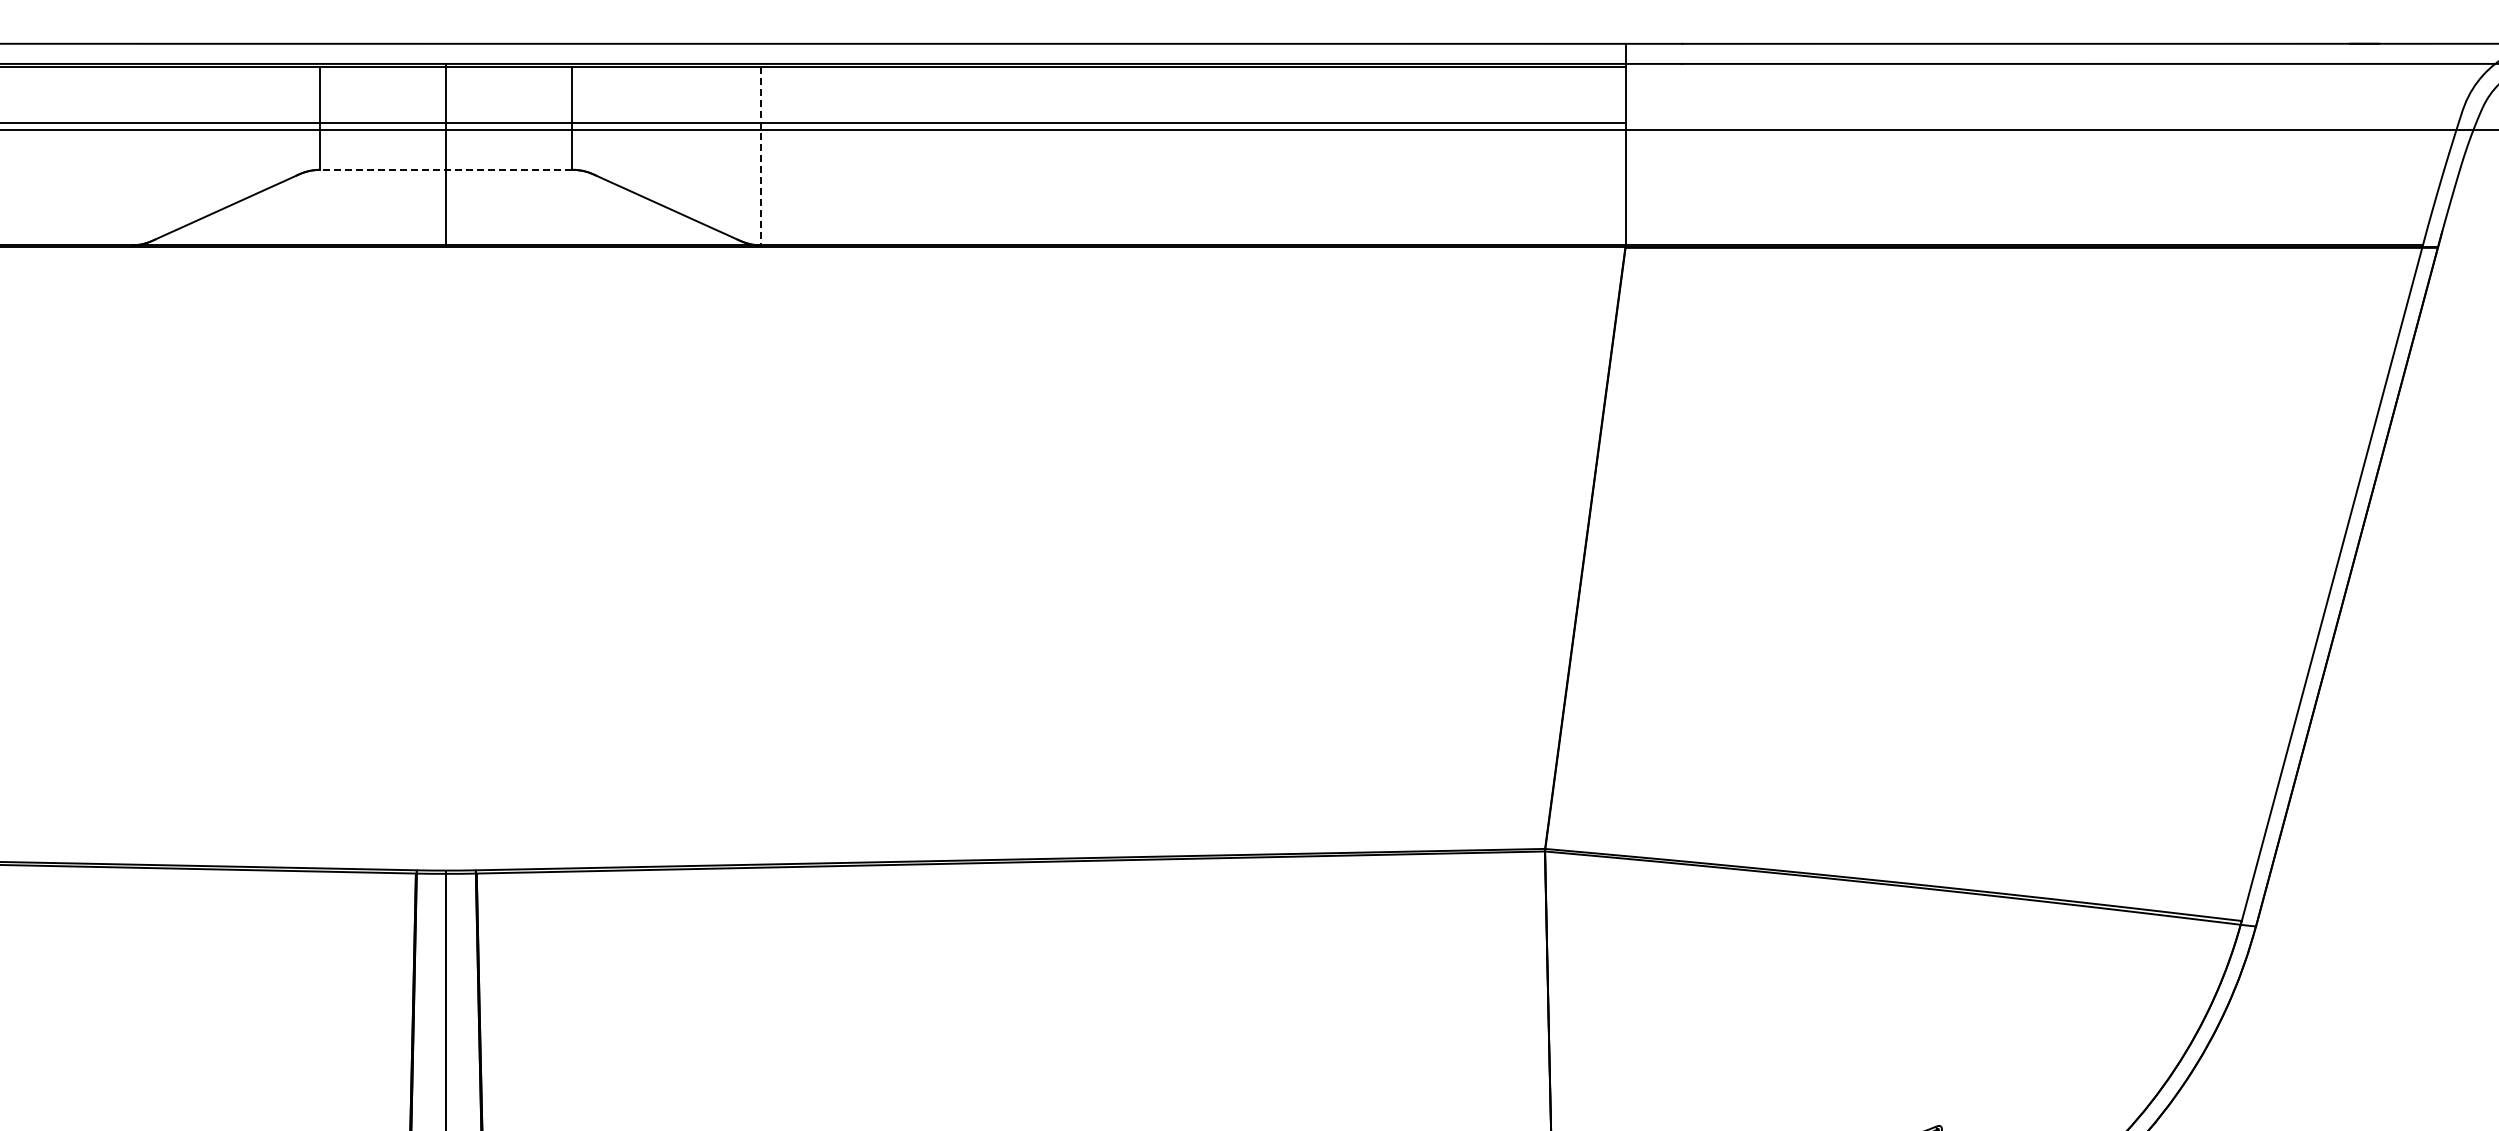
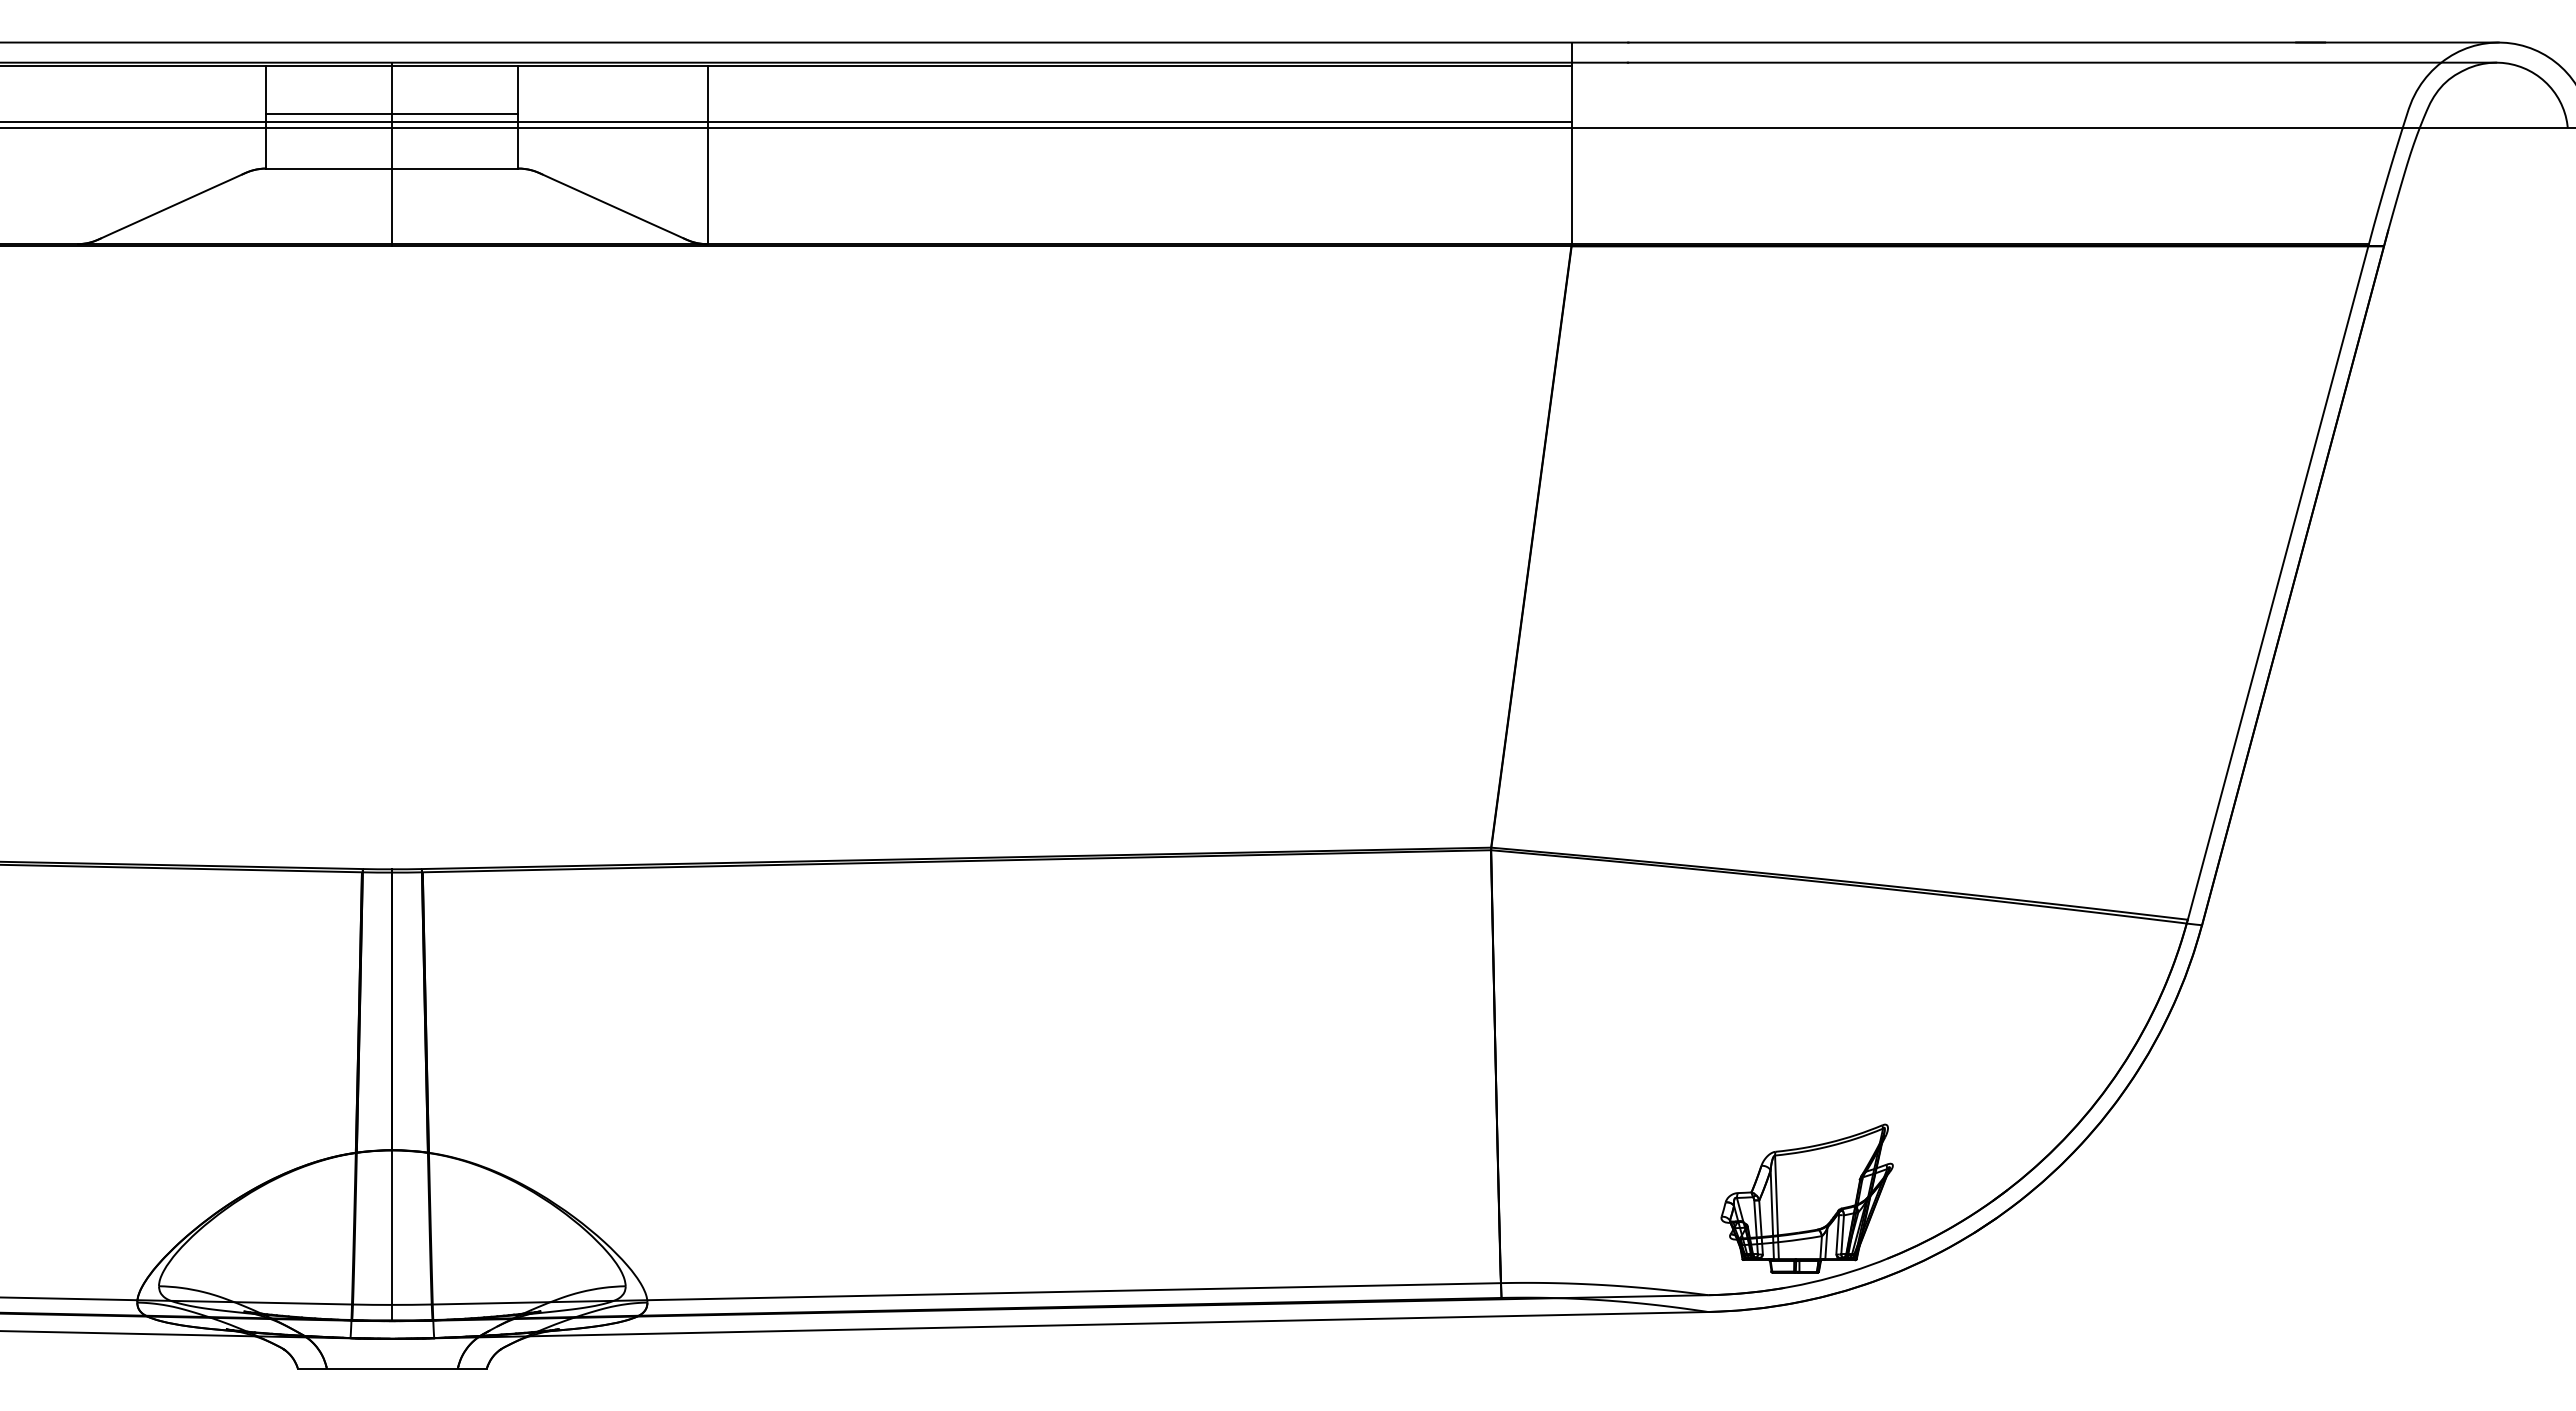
line: (446, 115) -> (392, 114), added
line: (761, 156) -> (707, 155), dashed -> solid
line: (445, 169) -> (391, 168), dashed -> solid

